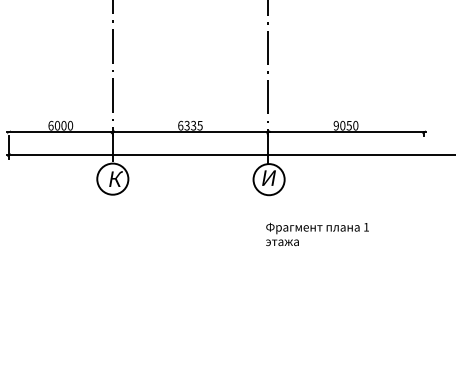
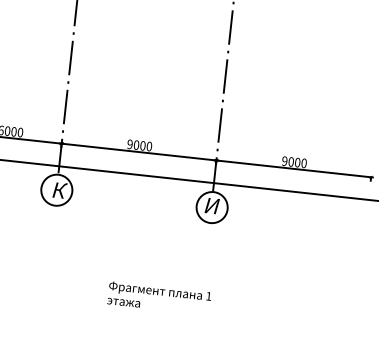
text: (190, 125) -> (139, 145), 6335 -> 9000
text: (348, 125) -> (296, 162), 9050 -> 9000
text: (317, 234) -> (159, 298), moved

